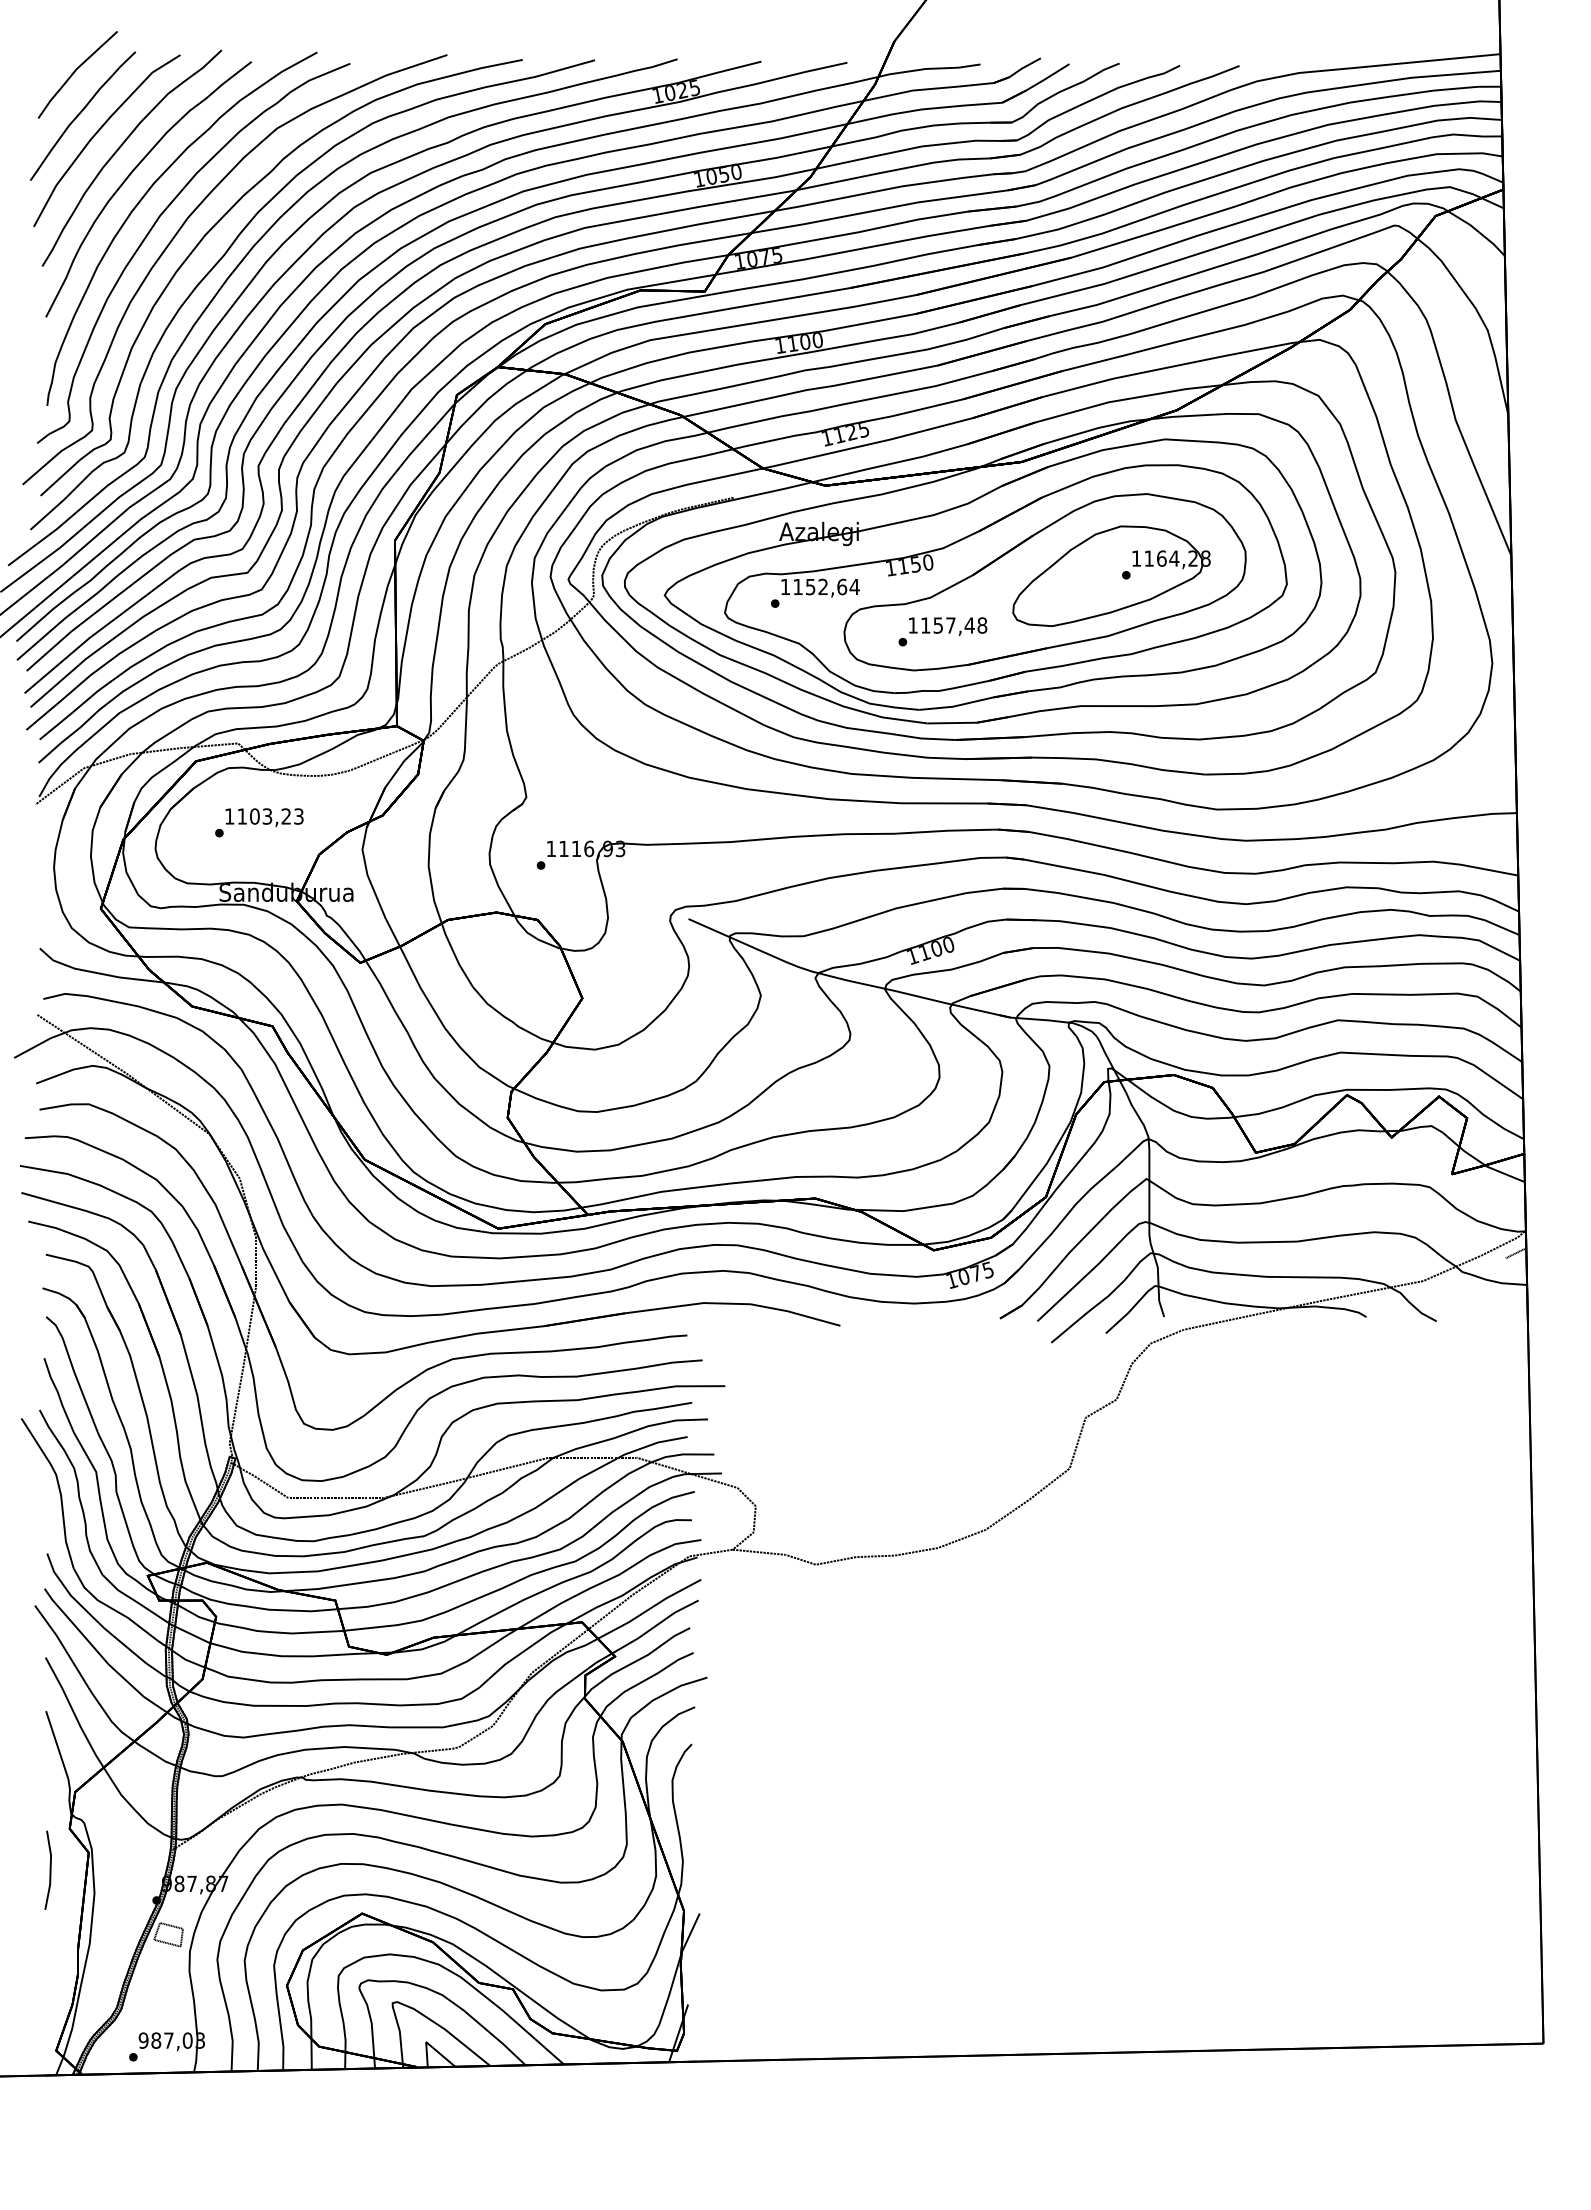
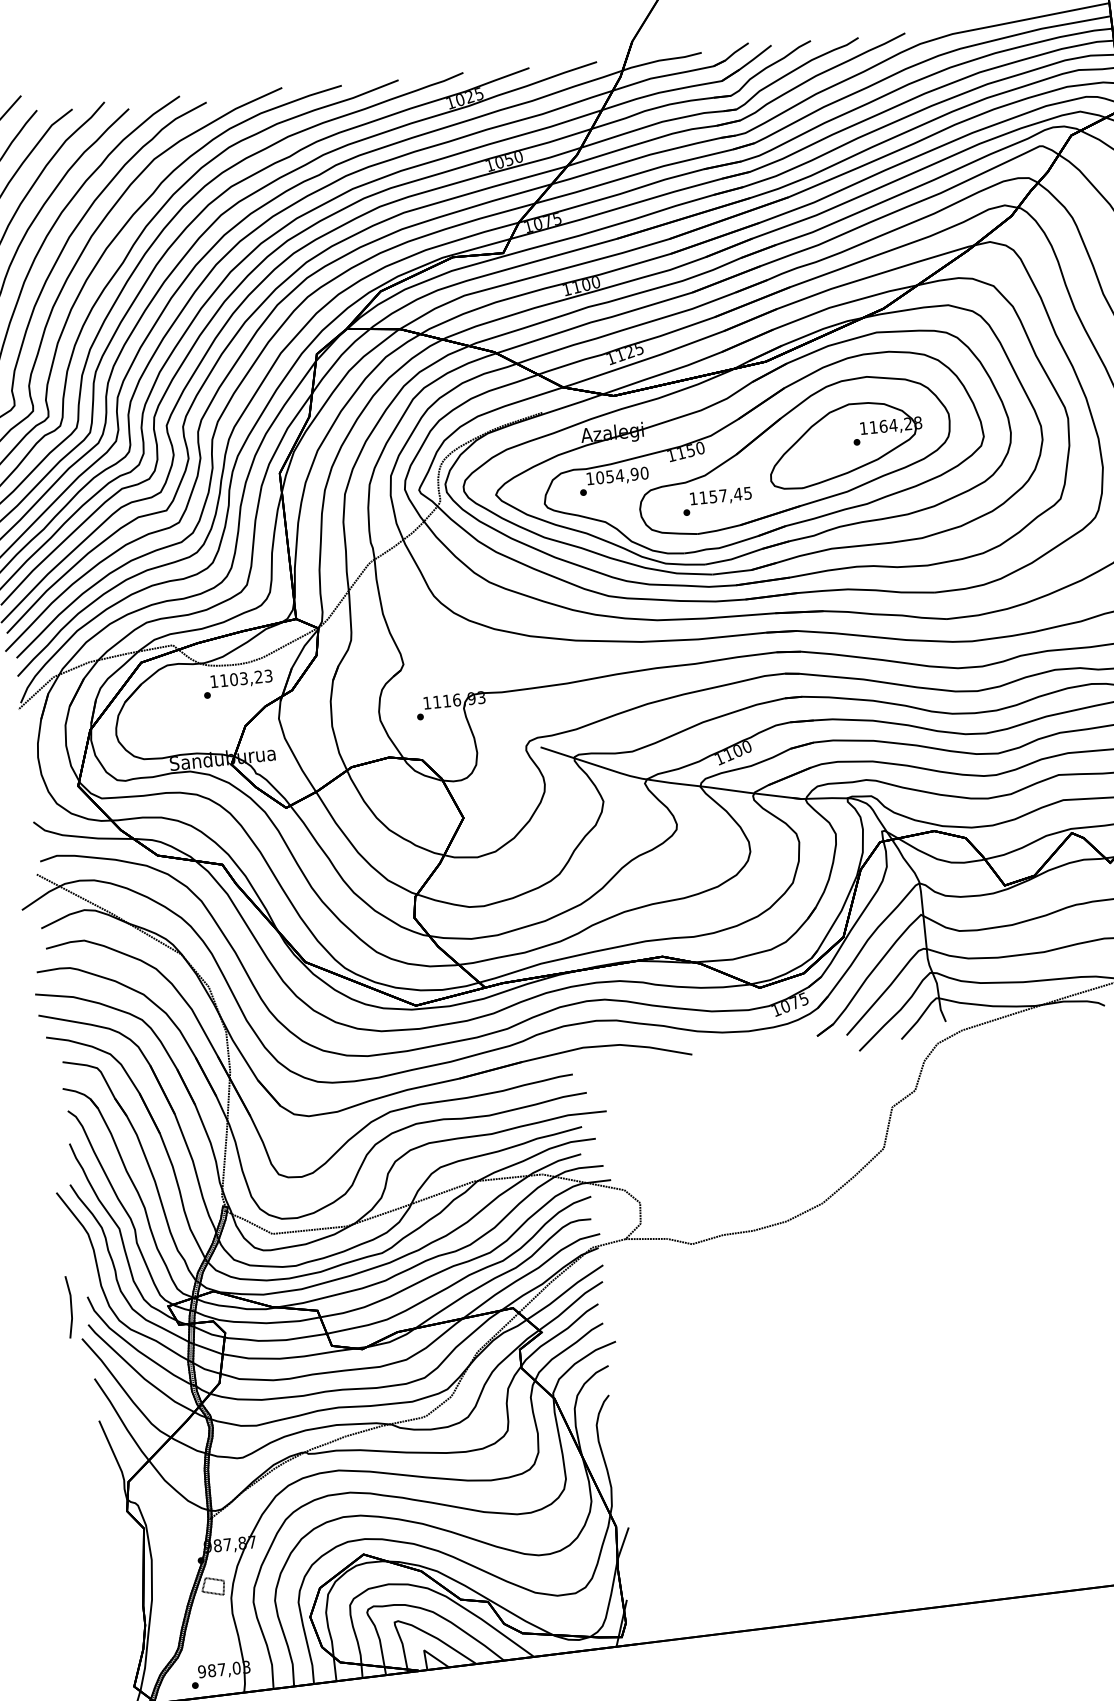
text: (826, 586) -> (622, 475), 1152,64 -> 1054,90
text: (982, 625) -> (748, 493), 1157,48 -> 1157,45
text: (259, 822) -> (238, 683), moved
line: (49, 1869) -> (70, 1306), moved

